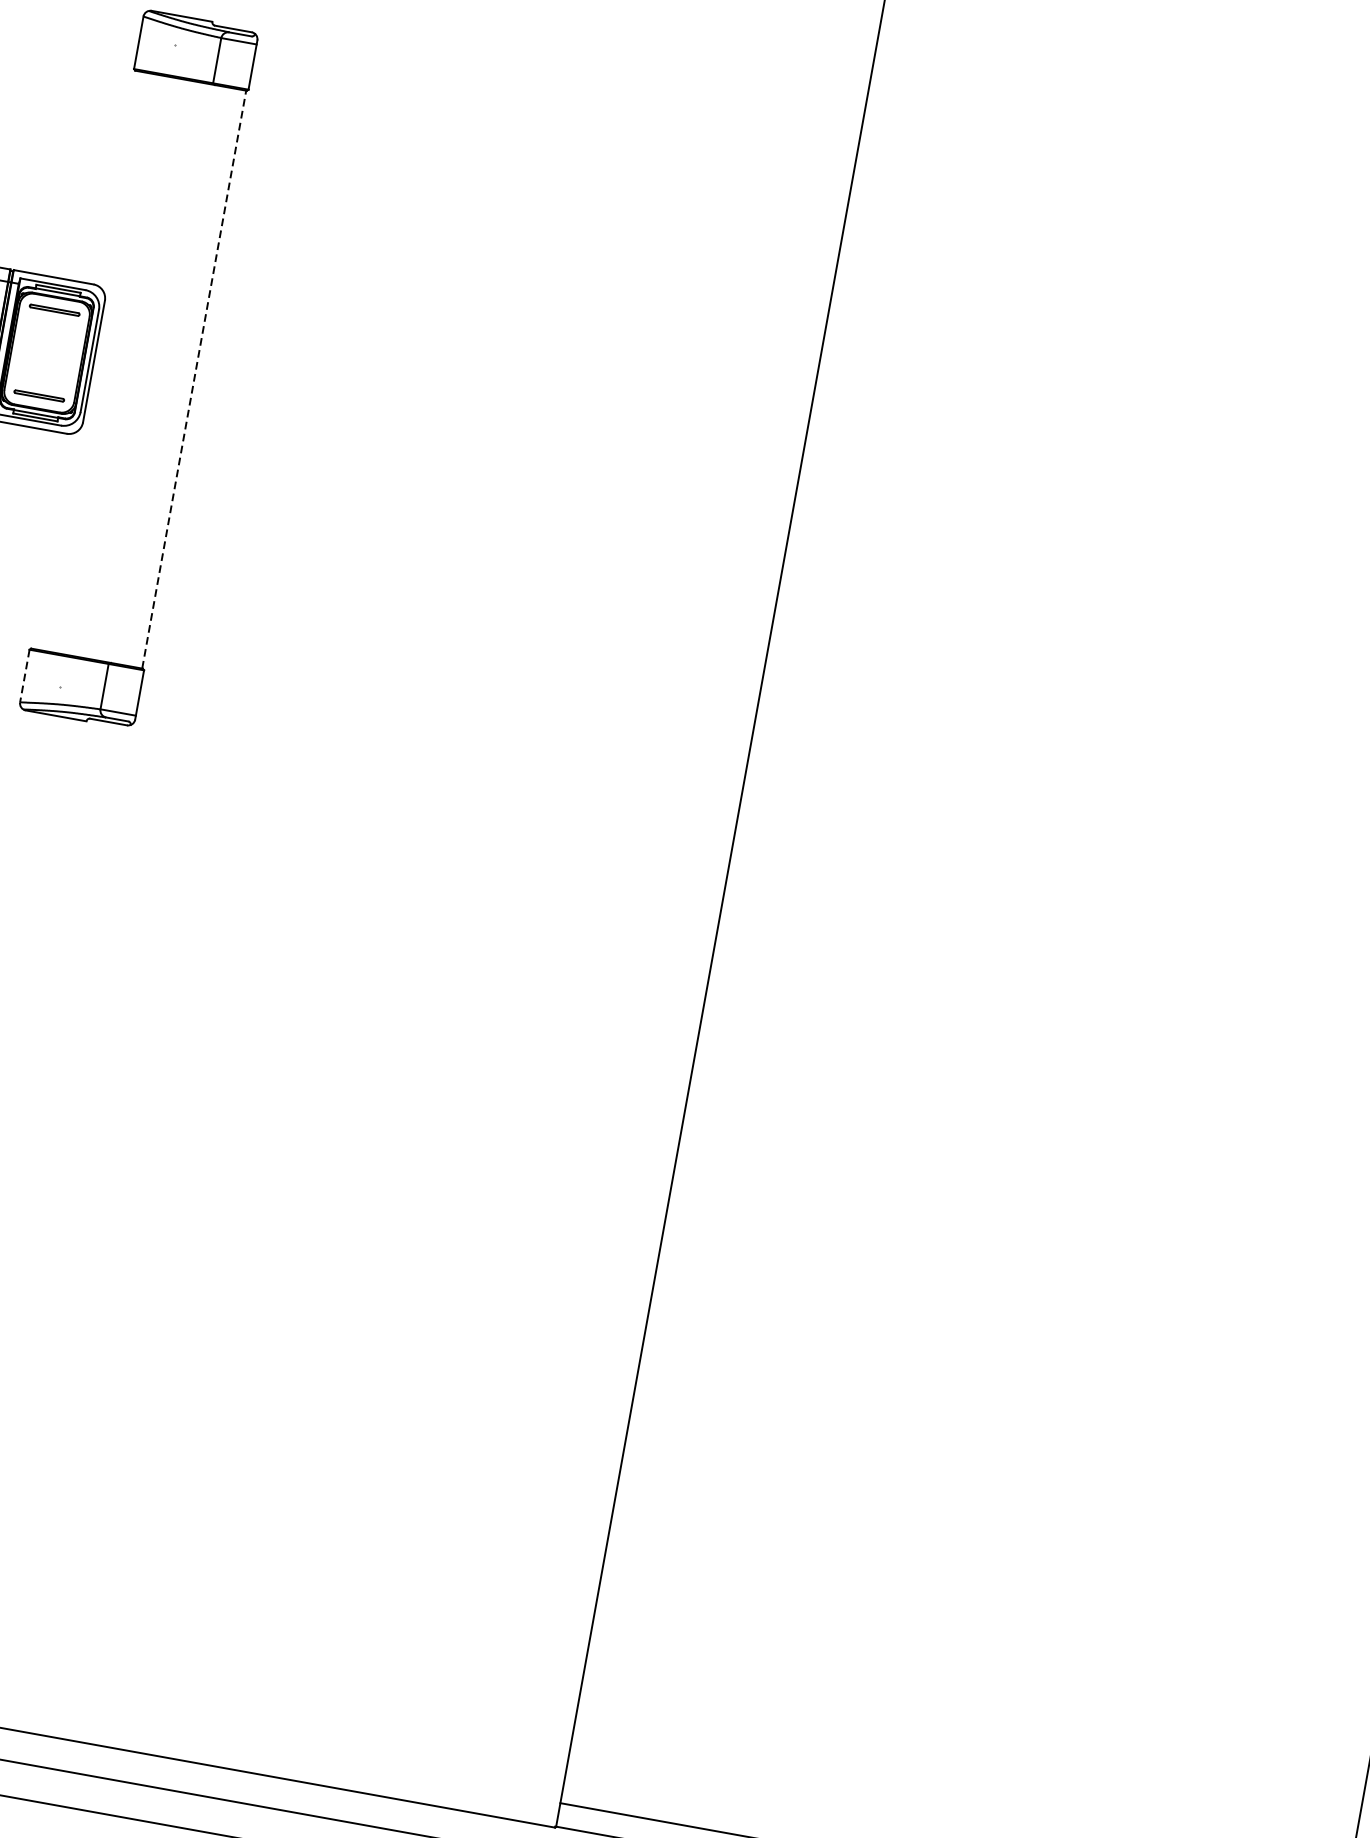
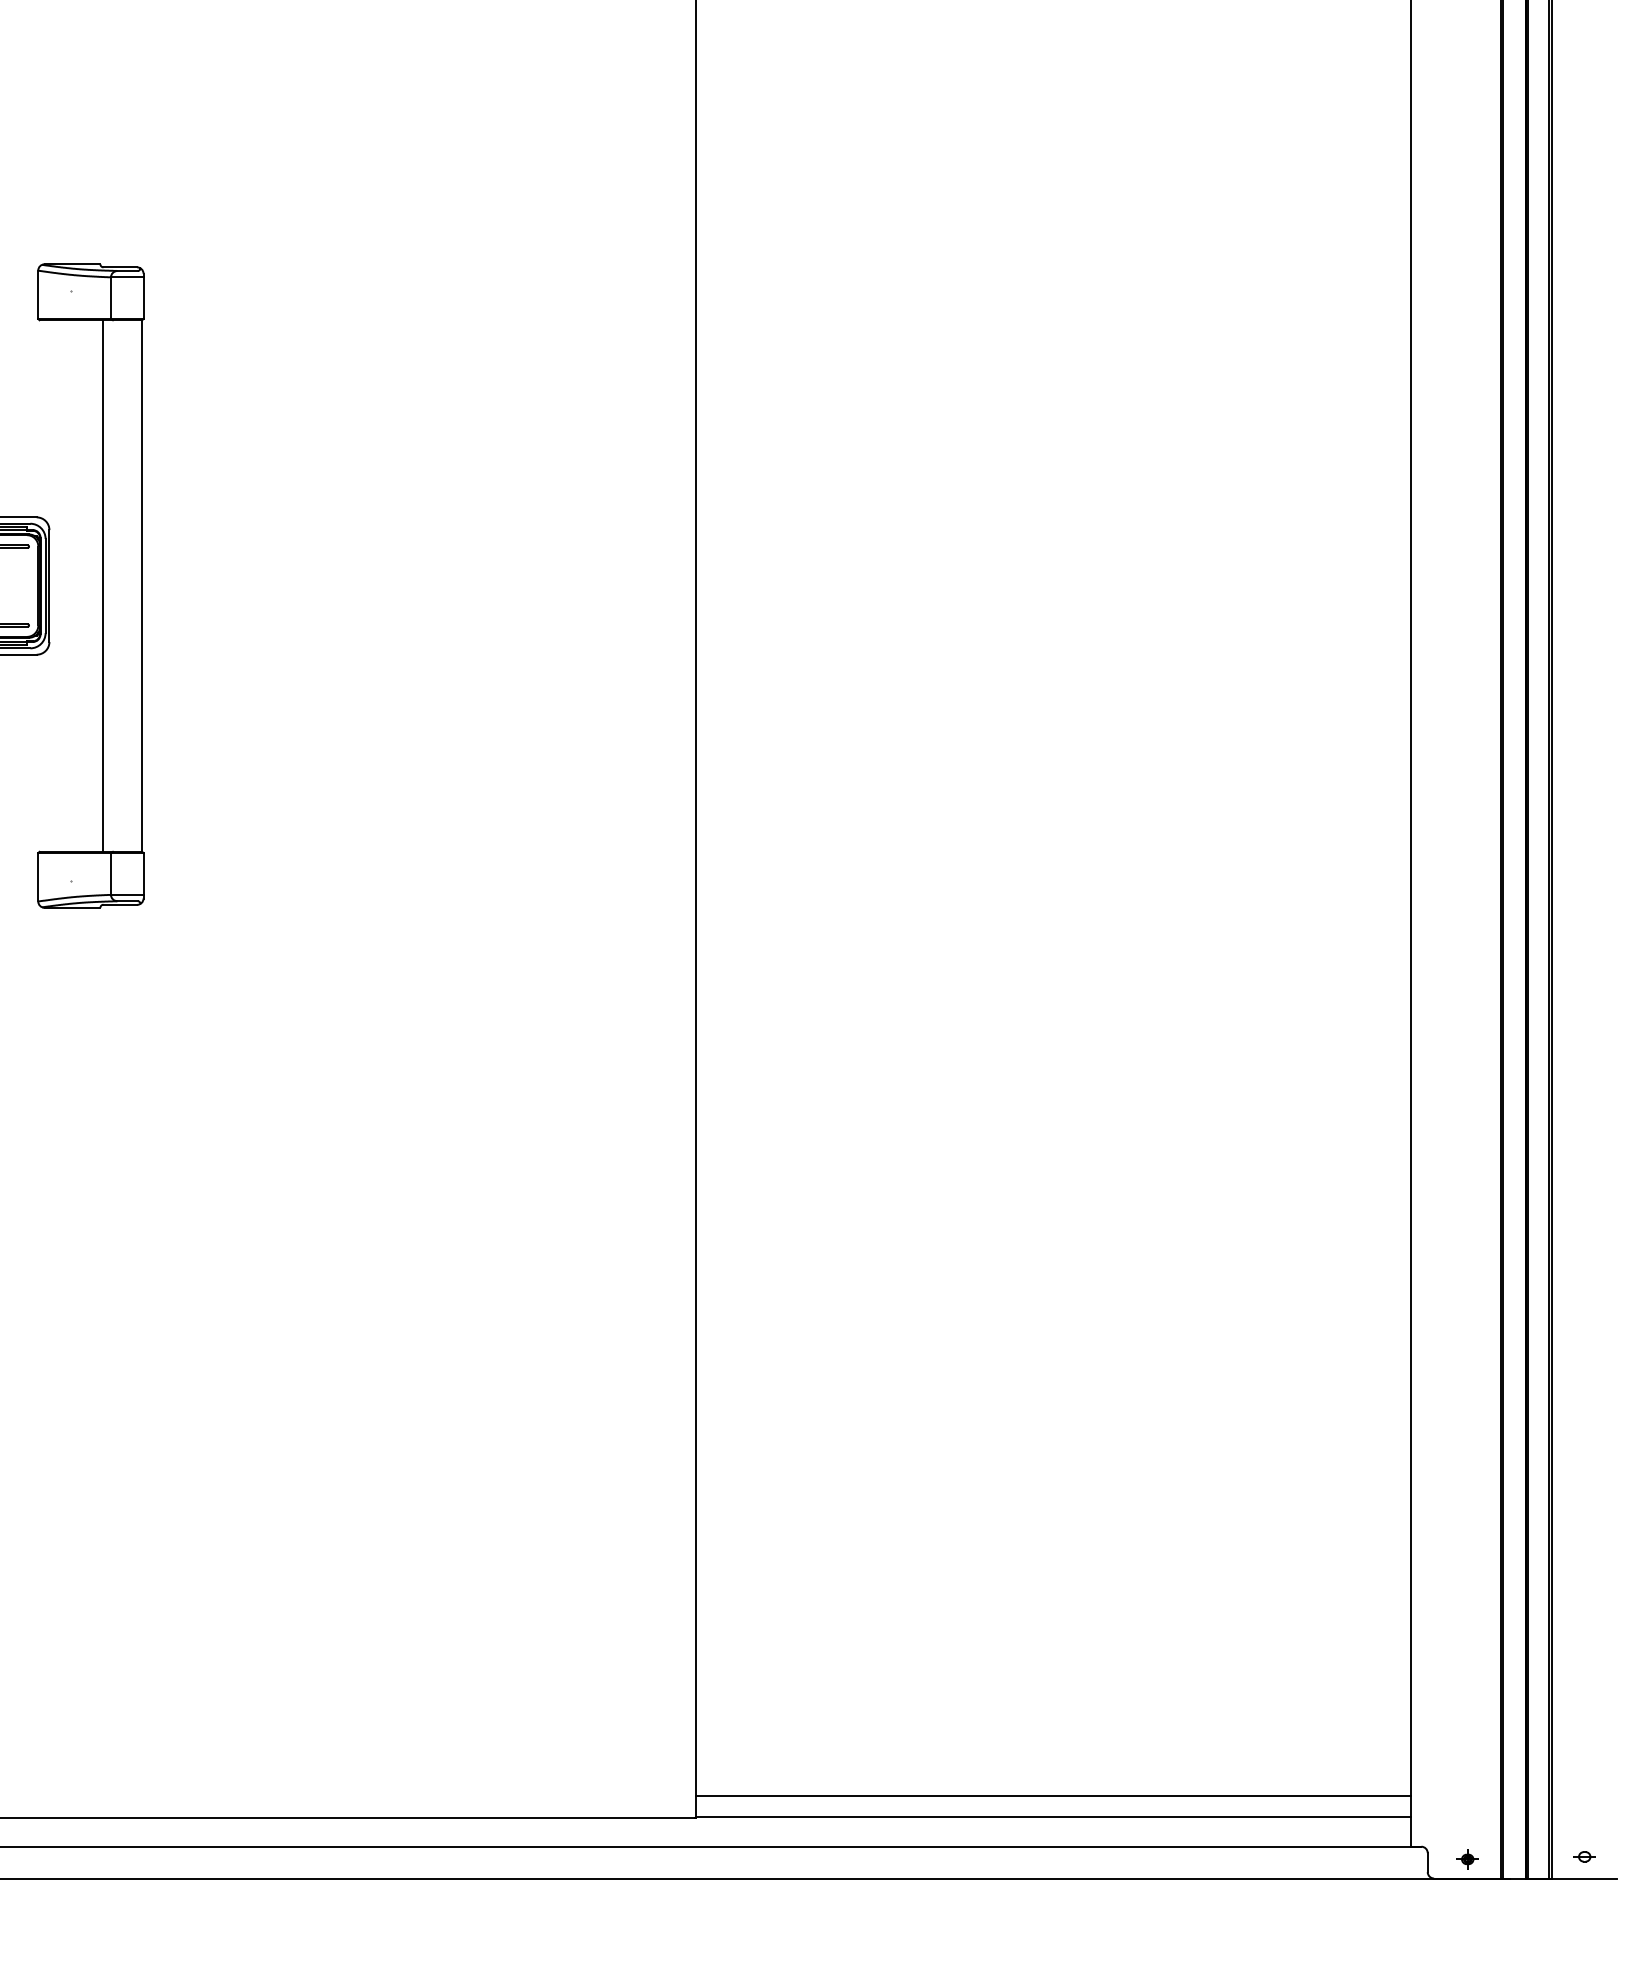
line: (152, 371) -> (103, 585), added
line: (193, 380) -> (141, 586), dashed -> solid
line: (25, 676) -> (38, 877), dashed -> solid

